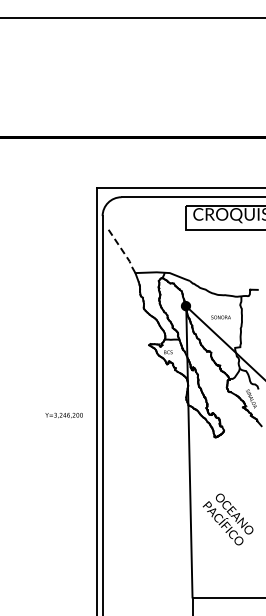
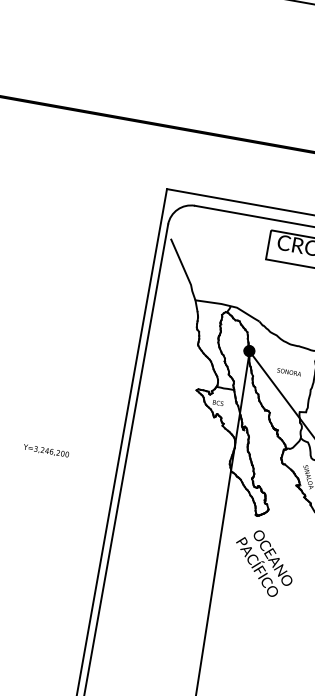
line: (122, 250) -> (184, 270), dashed -> solid
text: (63, 415) -> (45, 450), moved
text: (227, 519) -> (263, 563), moved

